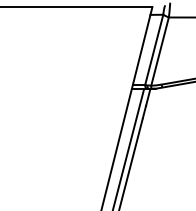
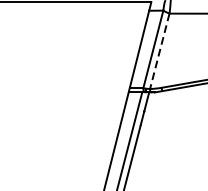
line: (159, 52) -> (159, 52), solid -> dashed

